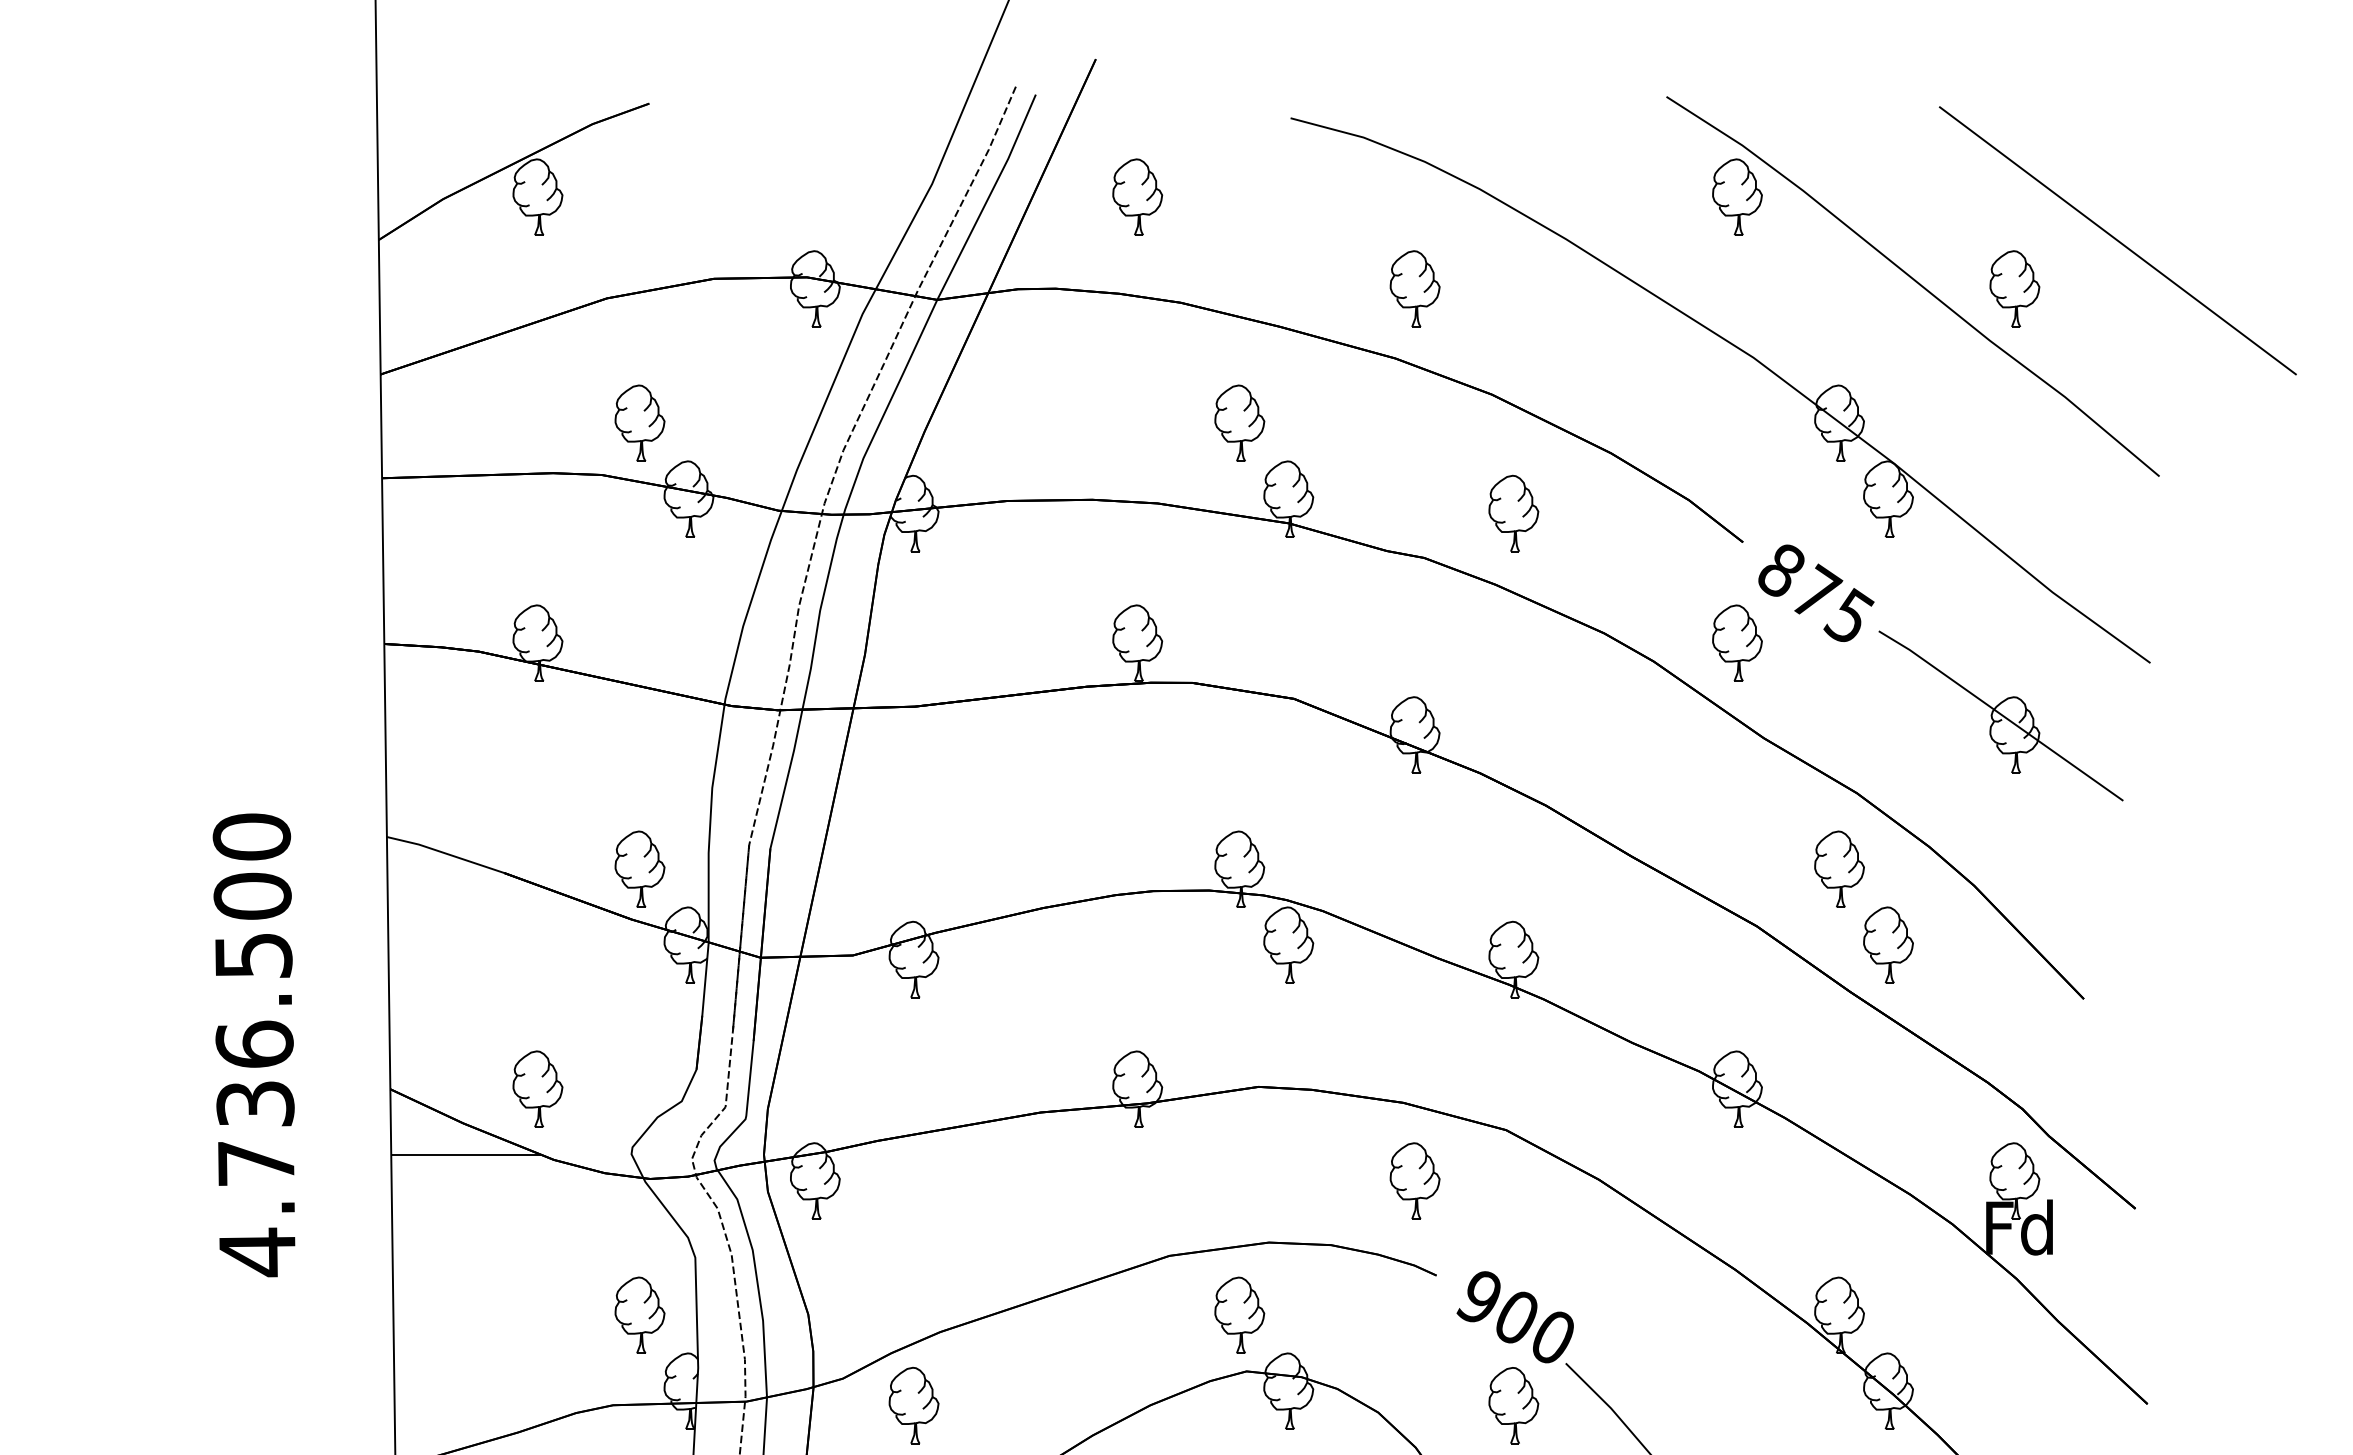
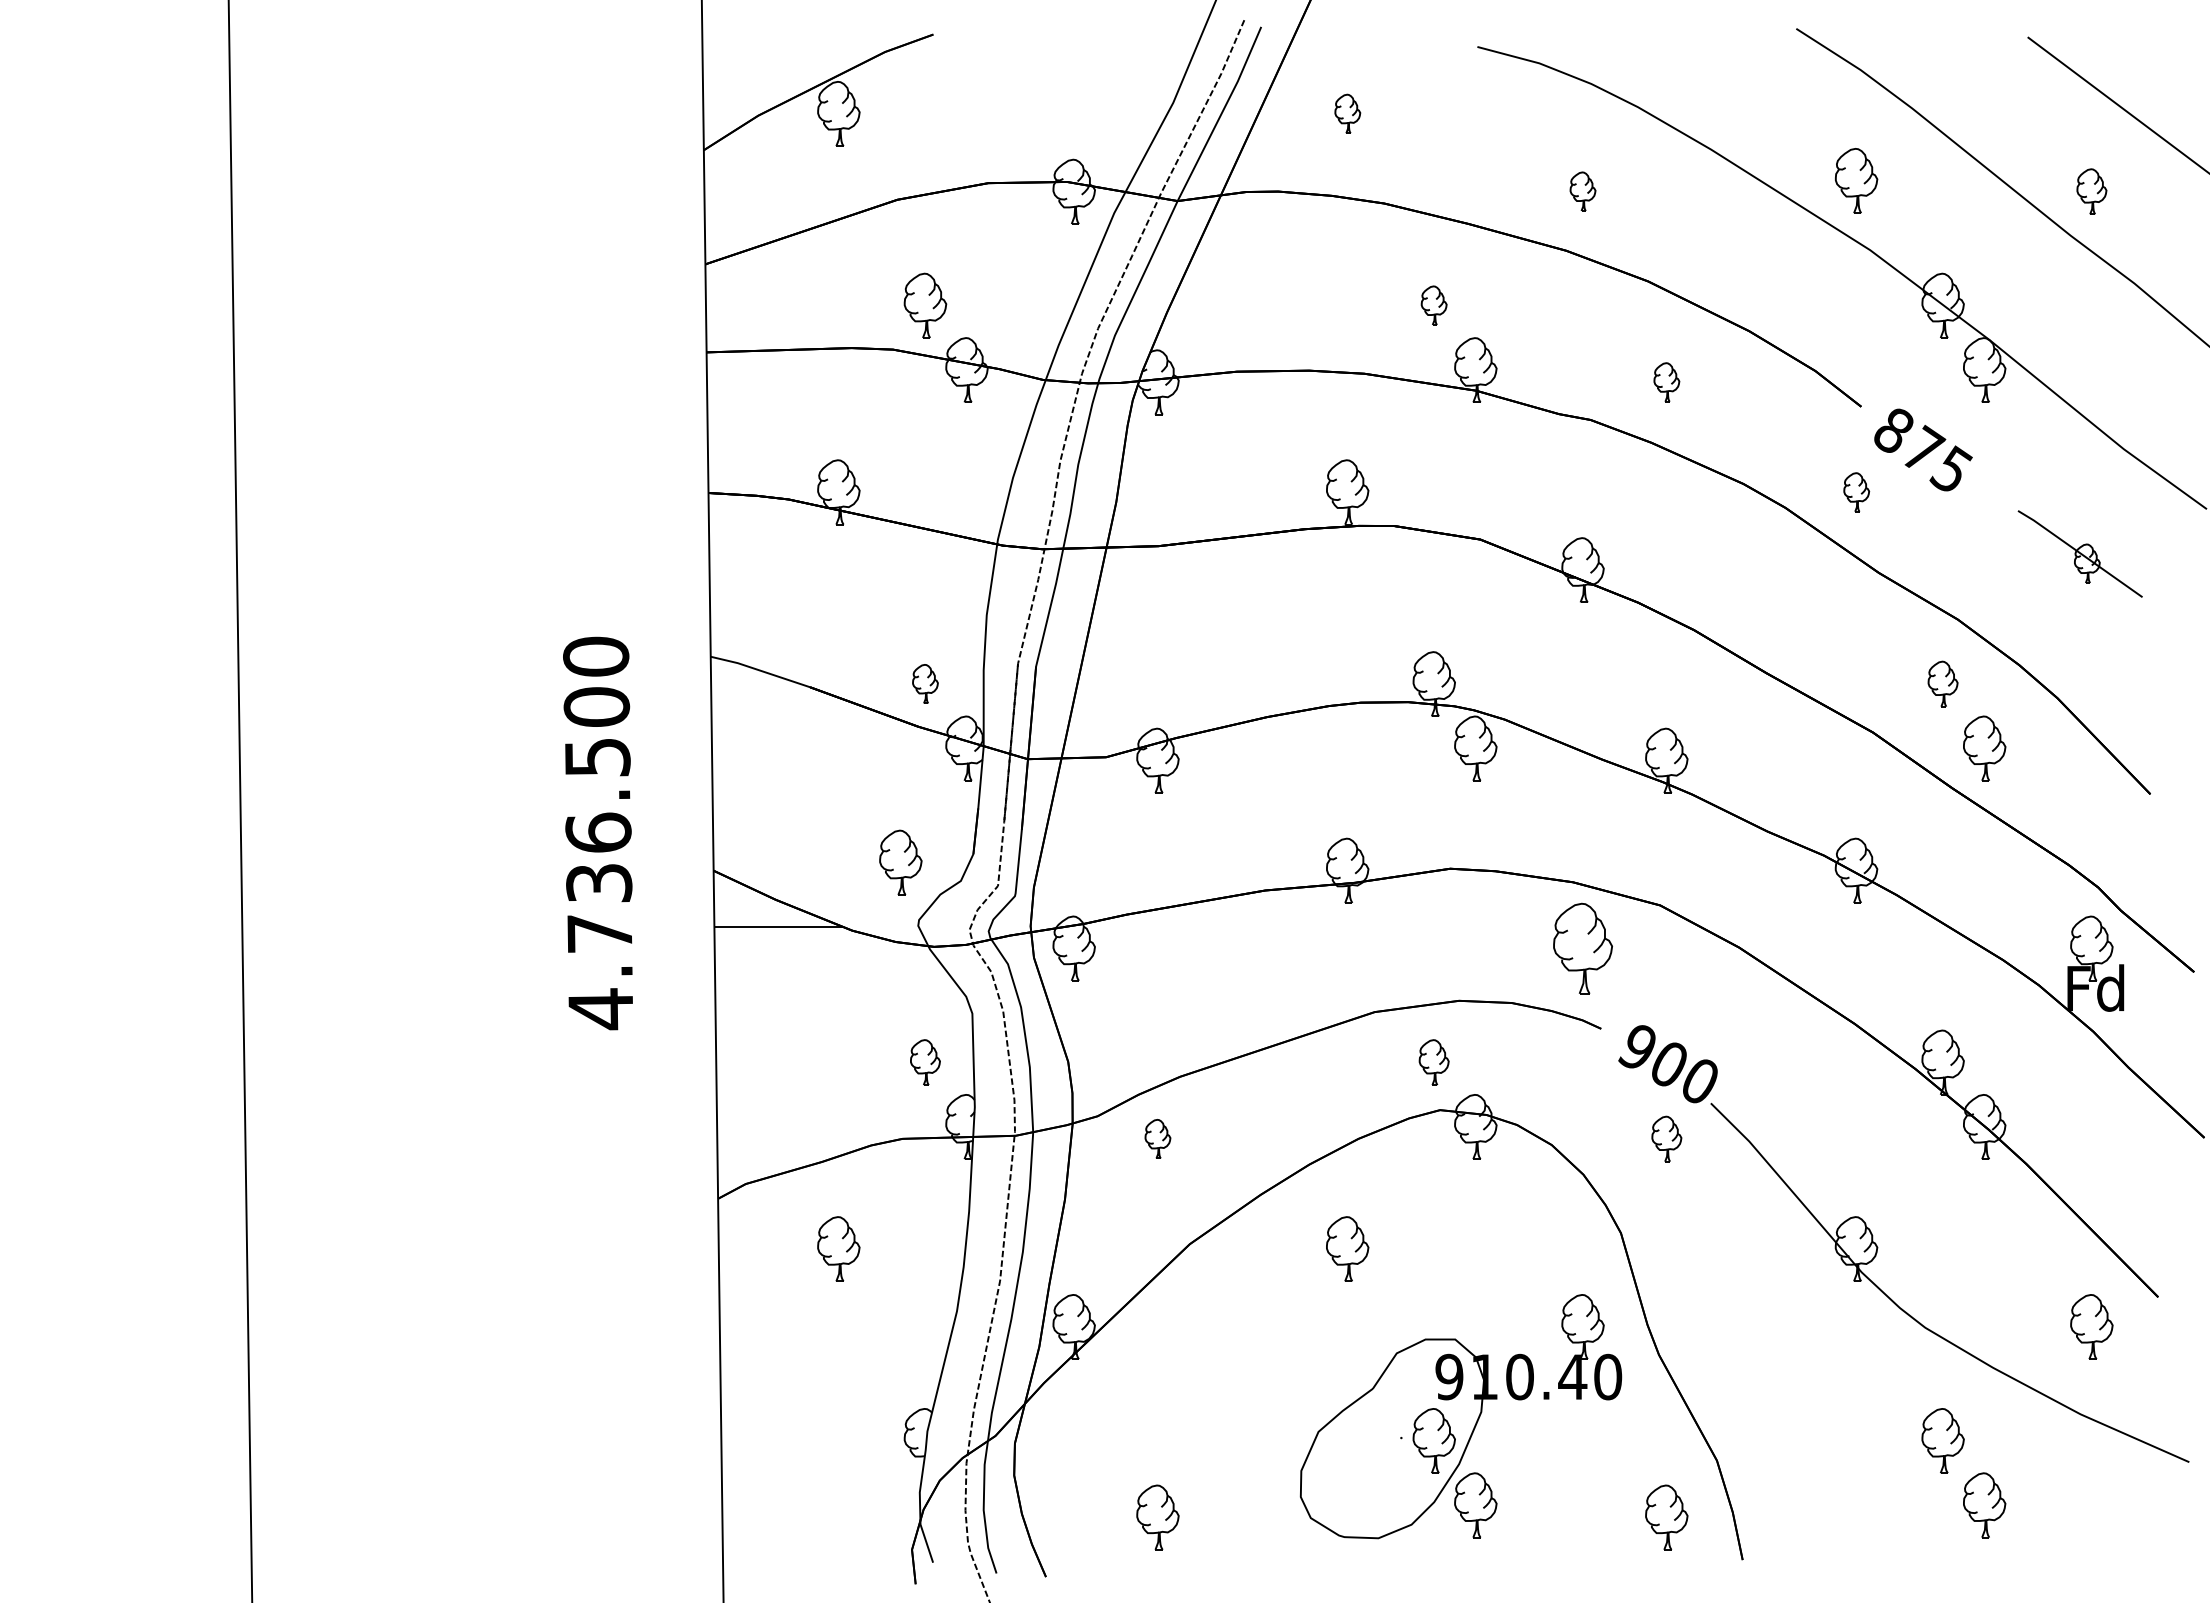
part: (1137, 196) -> (1347, 113), size x0.6
part: (1737, 196) -> (1856, 180), moved
part: (1414, 288) -> (1582, 191), size x0.6
part: (2014, 288) -> (2091, 191), size x0.7
part: (1238, 422) -> (1433, 305), size x0.6
part: (1513, 513) -> (1666, 382), size x0.6
part: (1737, 643) -> (1856, 492), size x0.6
part: (2001, 715) -> (2080, 553), size x0.6
part: (640, 868) -> (925, 683), size x0.6
part: (1838, 868) -> (1942, 683), size x0.7
part: (537, 1088) -> (900, 862), moved
part: (1414, 1180) -> (1582, 948), size x1.4
part: (640, 1315) -> (925, 1062), size x0.7
part: (1238, 1315) -> (1433, 1062), size x0.7
part: (913, 1404) -> (1157, 1138), size x0.6
part: (1513, 1404) -> (1666, 1138), size x0.7

